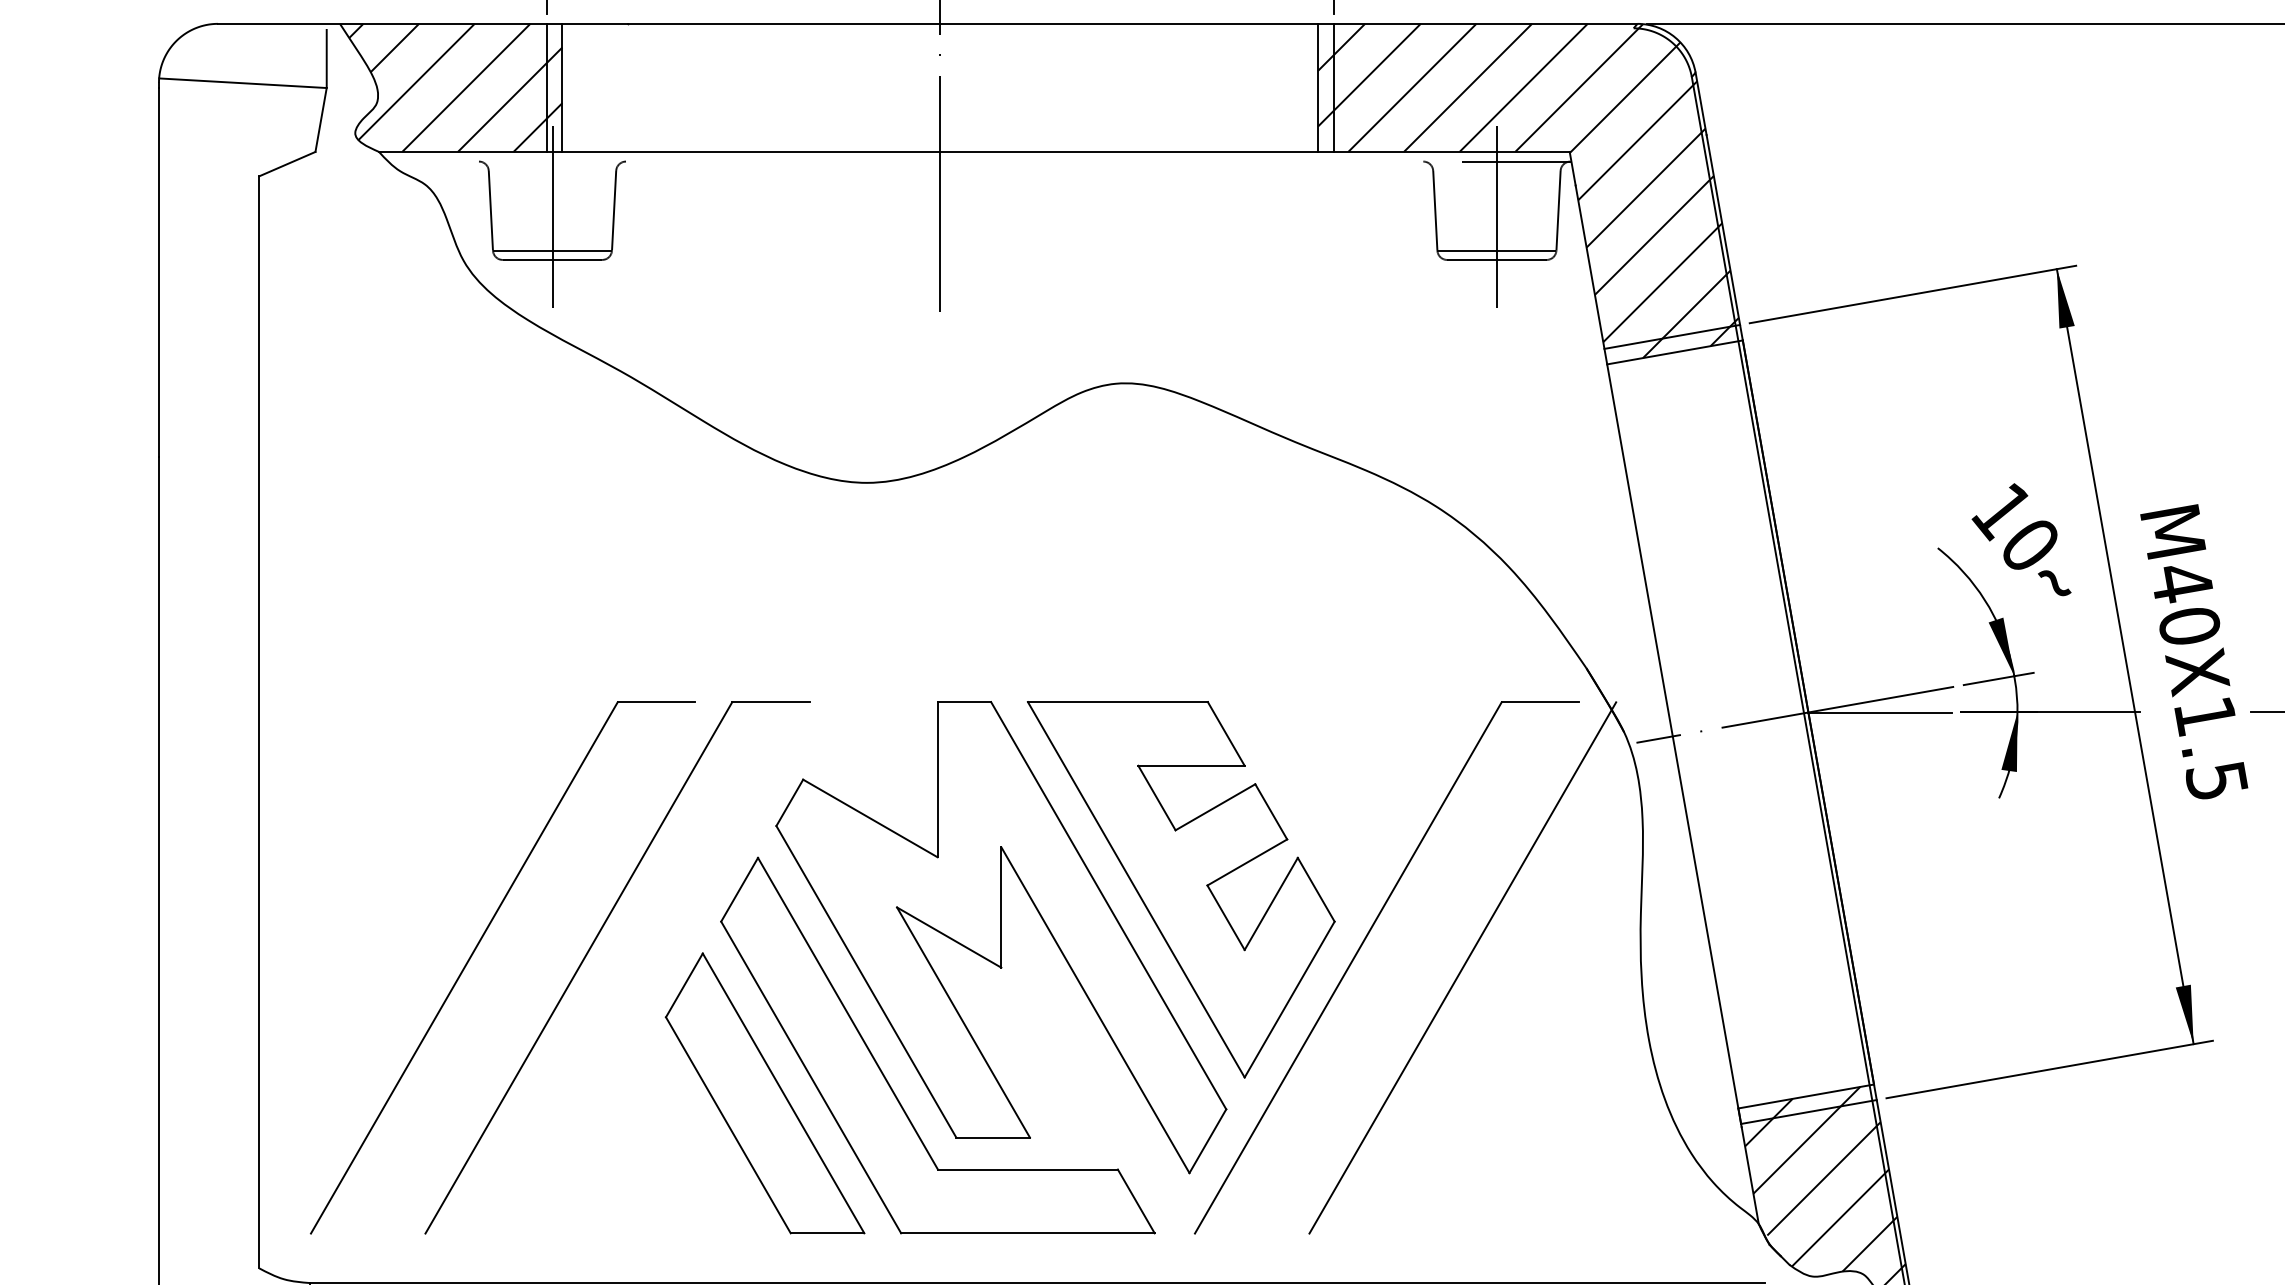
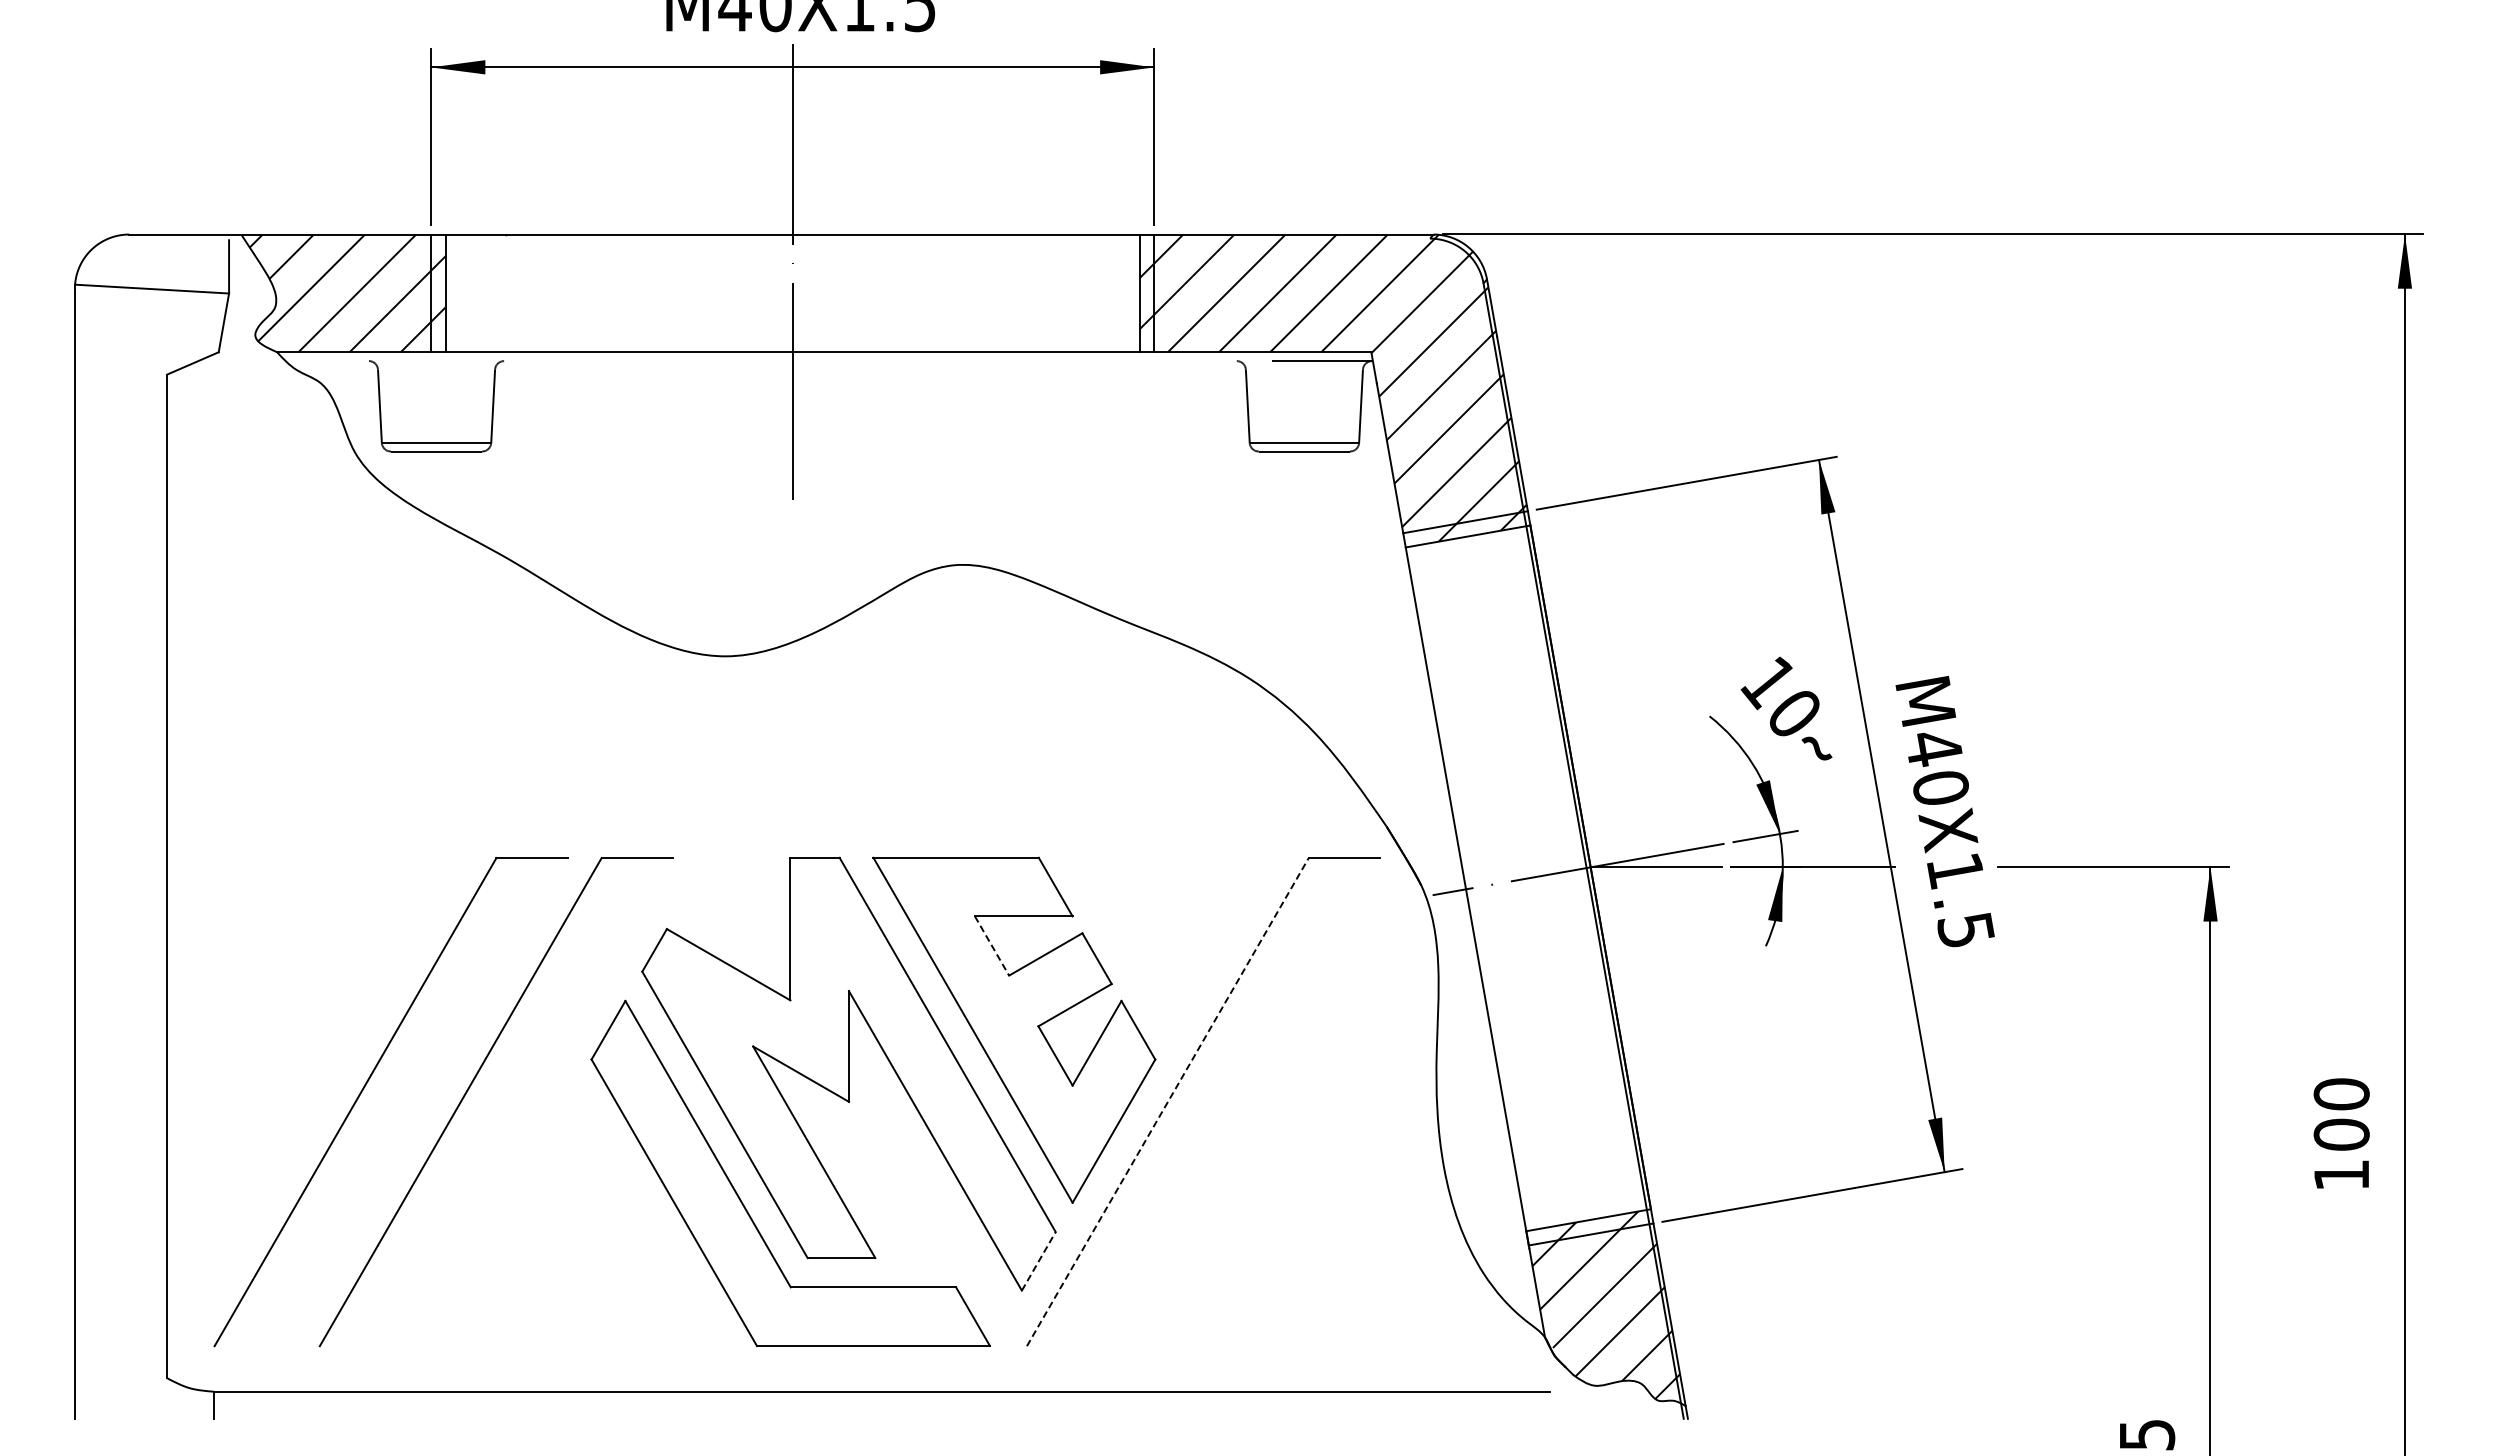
line: (552, 216) -> (436, 411), removed
line: (1497, 216) -> (1304, 411), removed
line: (1157, 798) -> (992, 946), solid -> dashed
line: (1347, 968) -> (1167, 1102), solid -> dashed
line: (1463, 968) -> (1273, 1102), removed
part: (764, 1092) -> (631, 1216), removed
line: (1207, 1141) -> (1038, 1261), solid -> dashed

